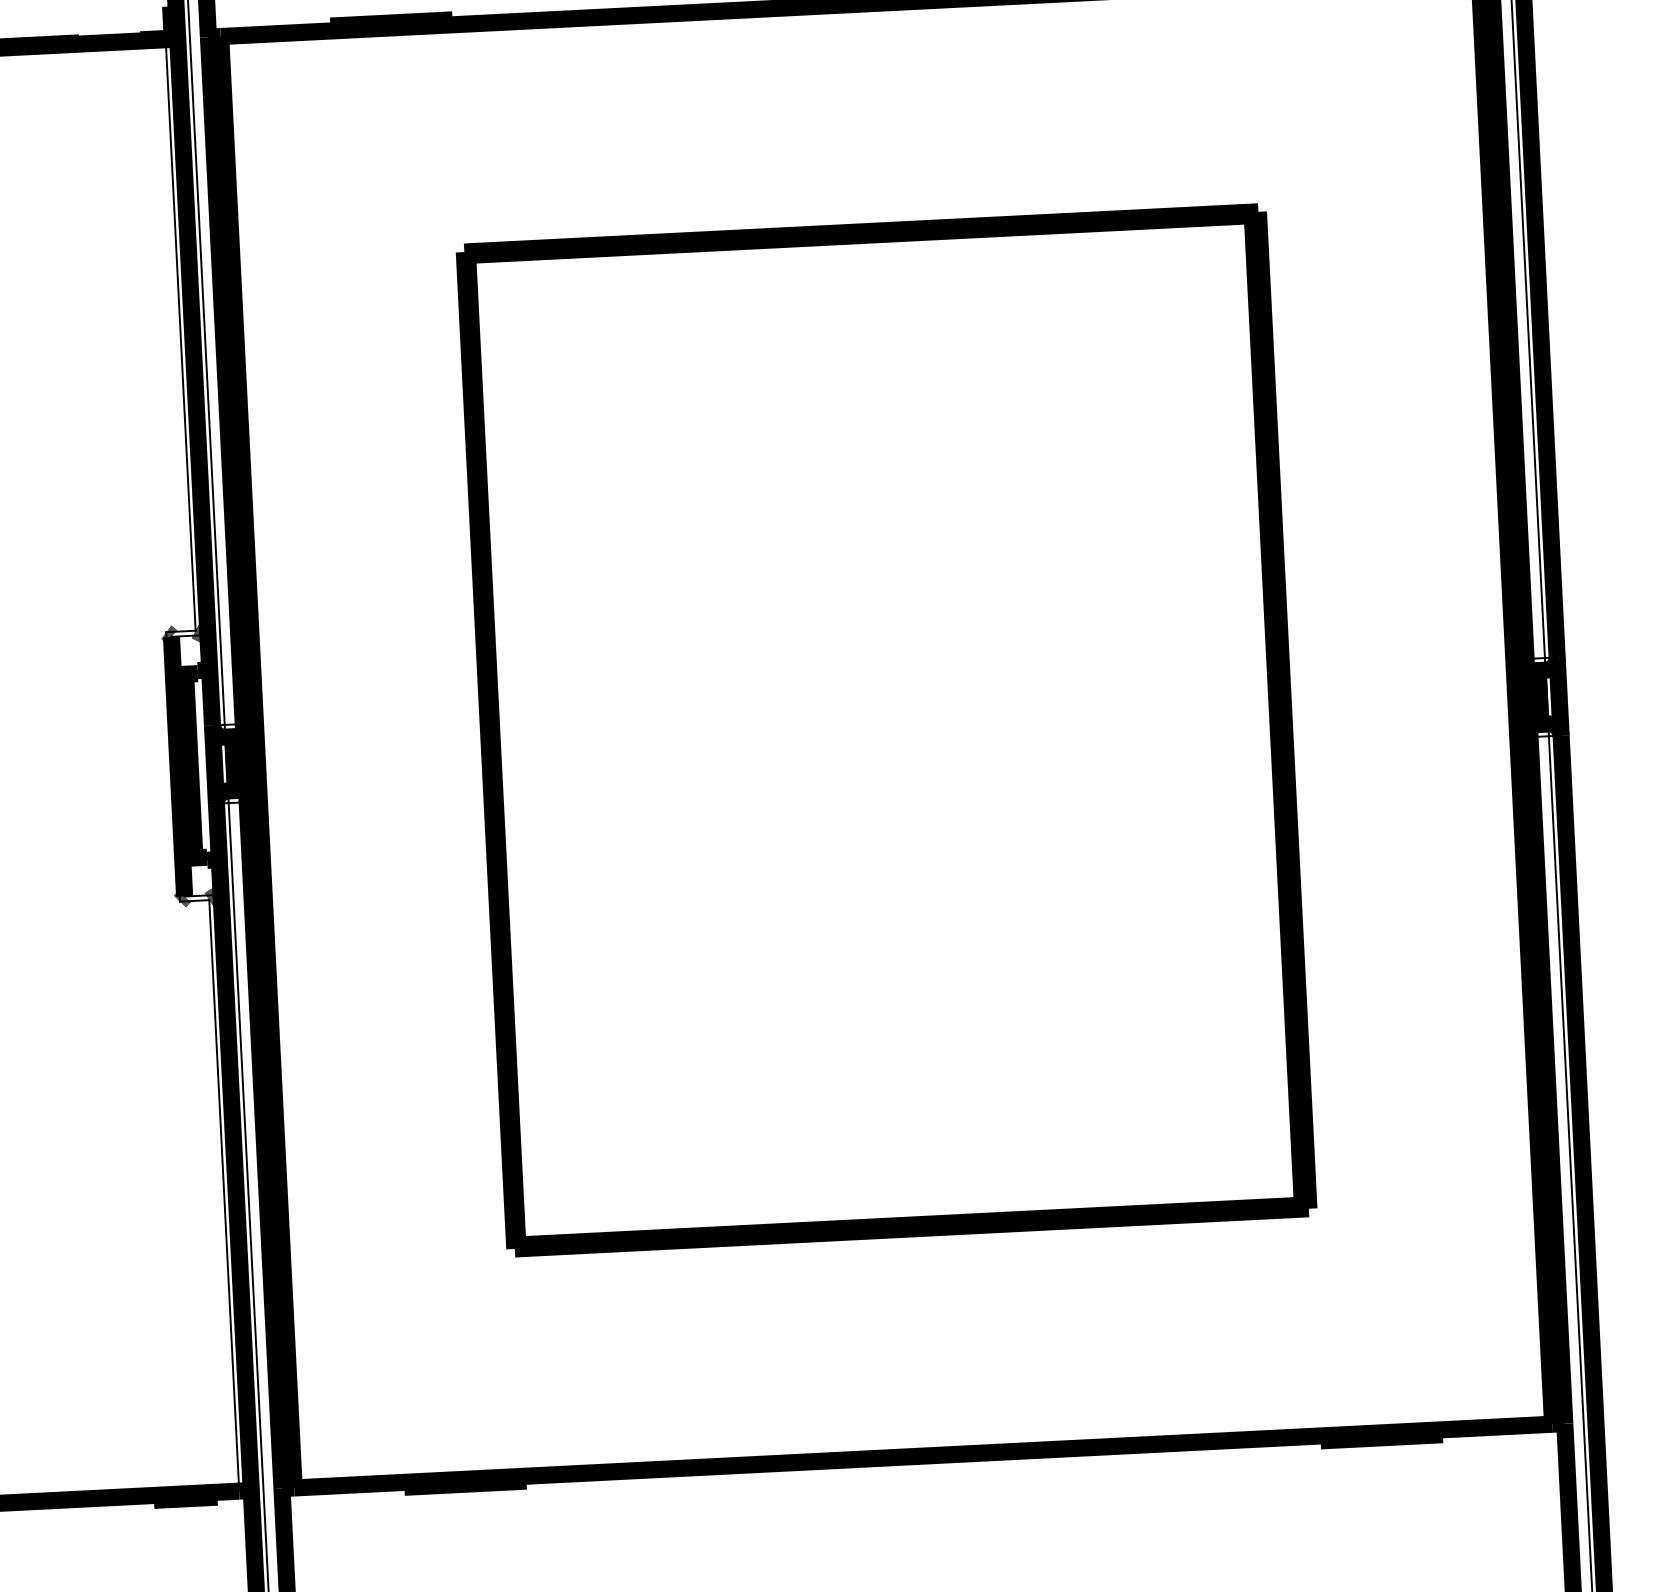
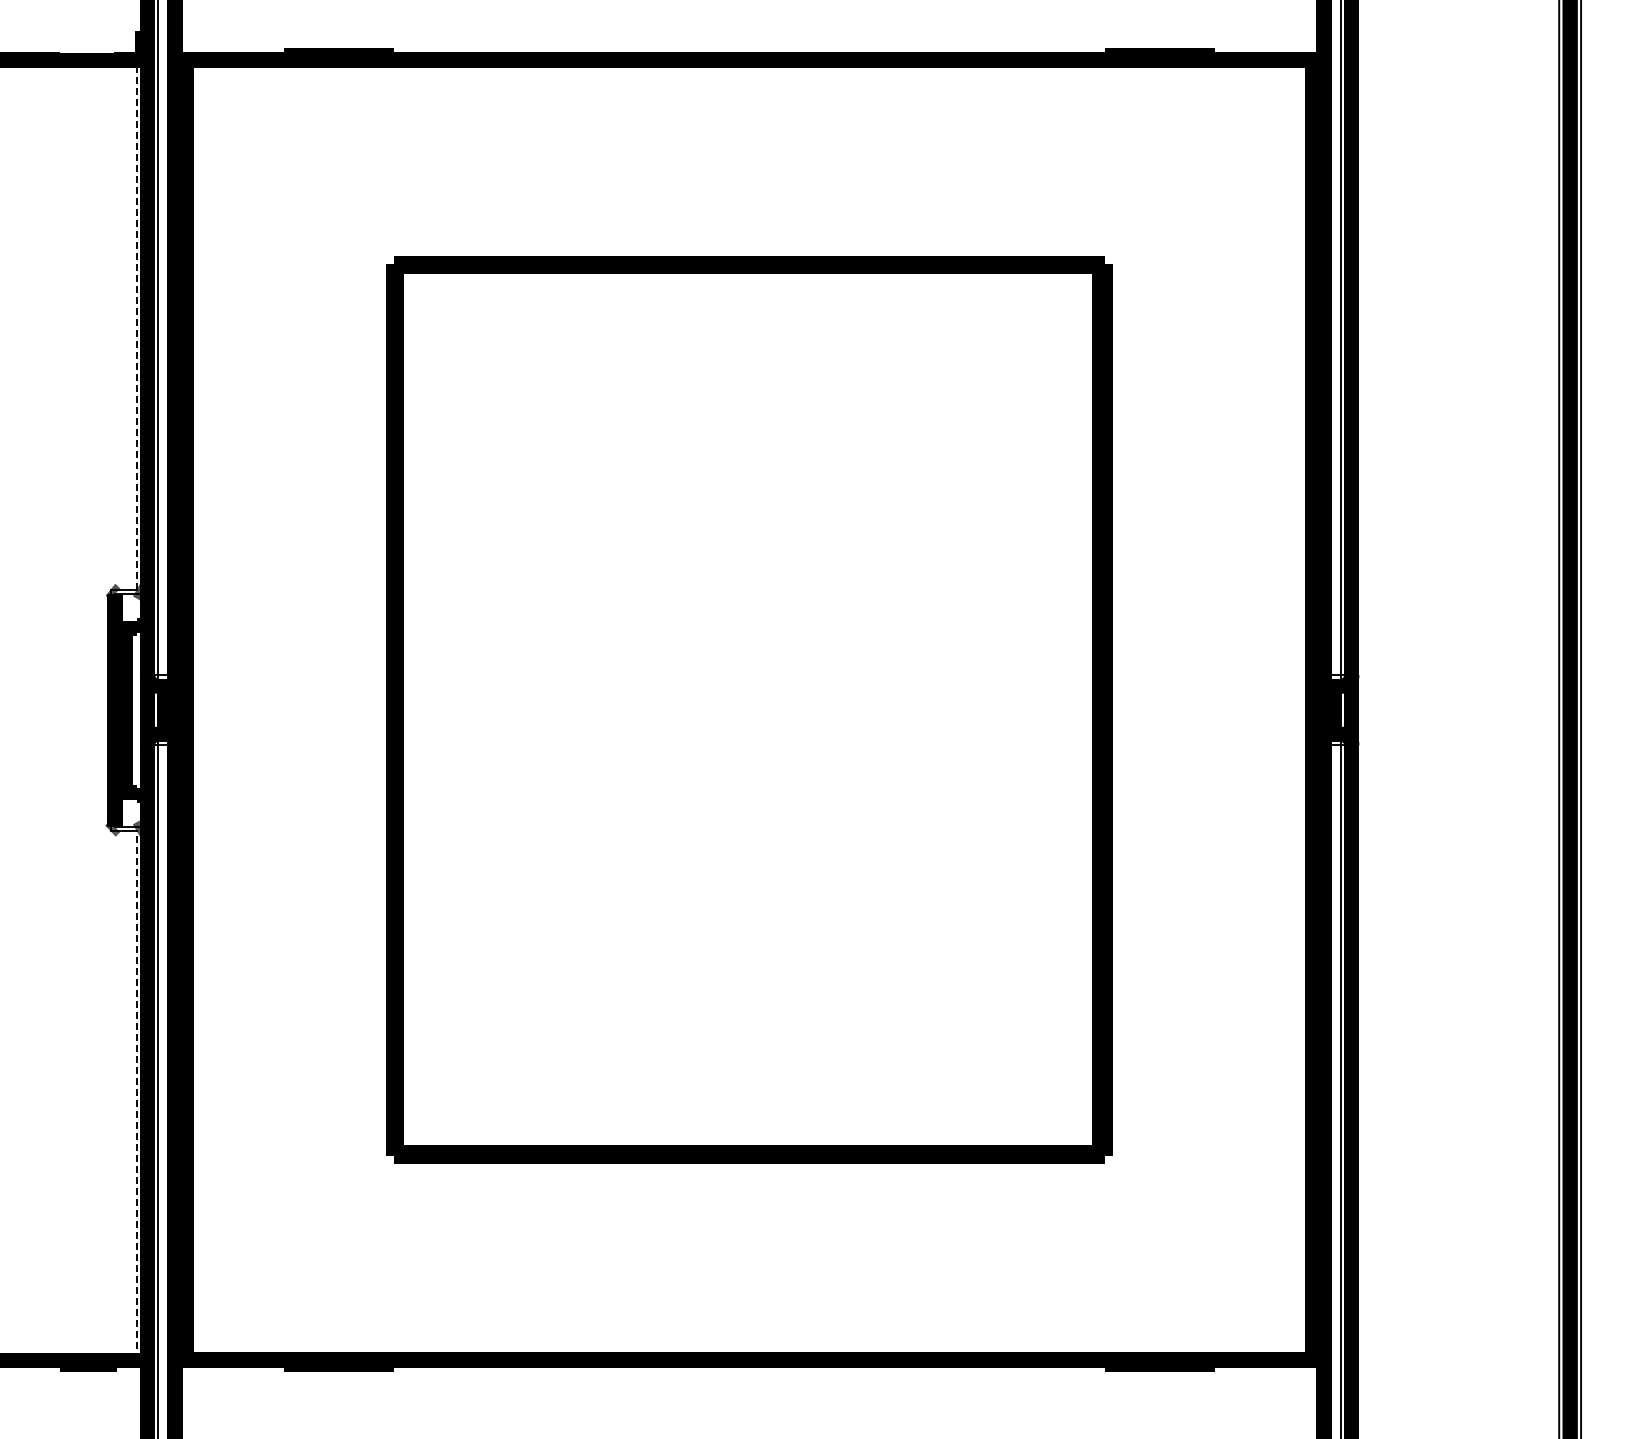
line: (180, 335) -> (136, 325), solid -> dashed
line: (223, 1195) -> (136, 1095), solid -> dashed

